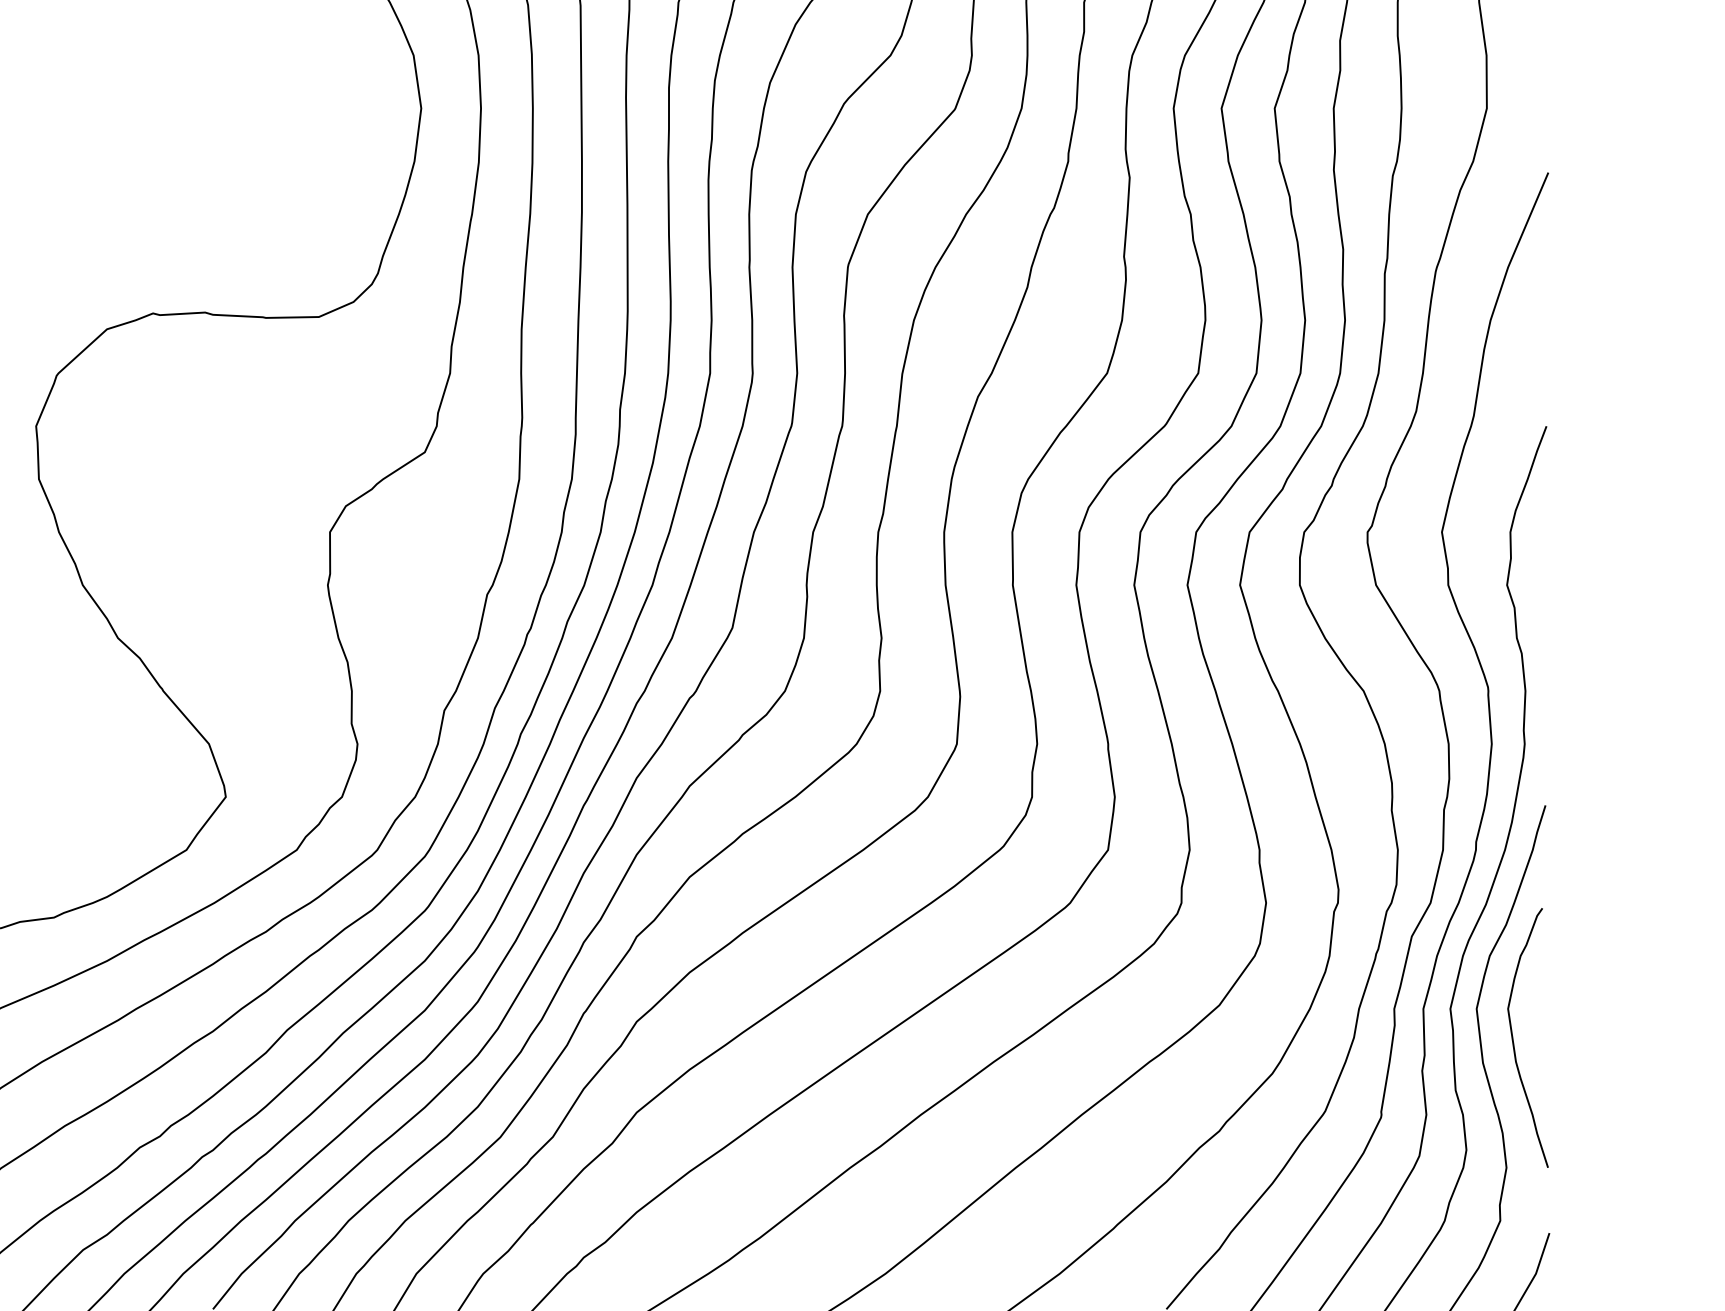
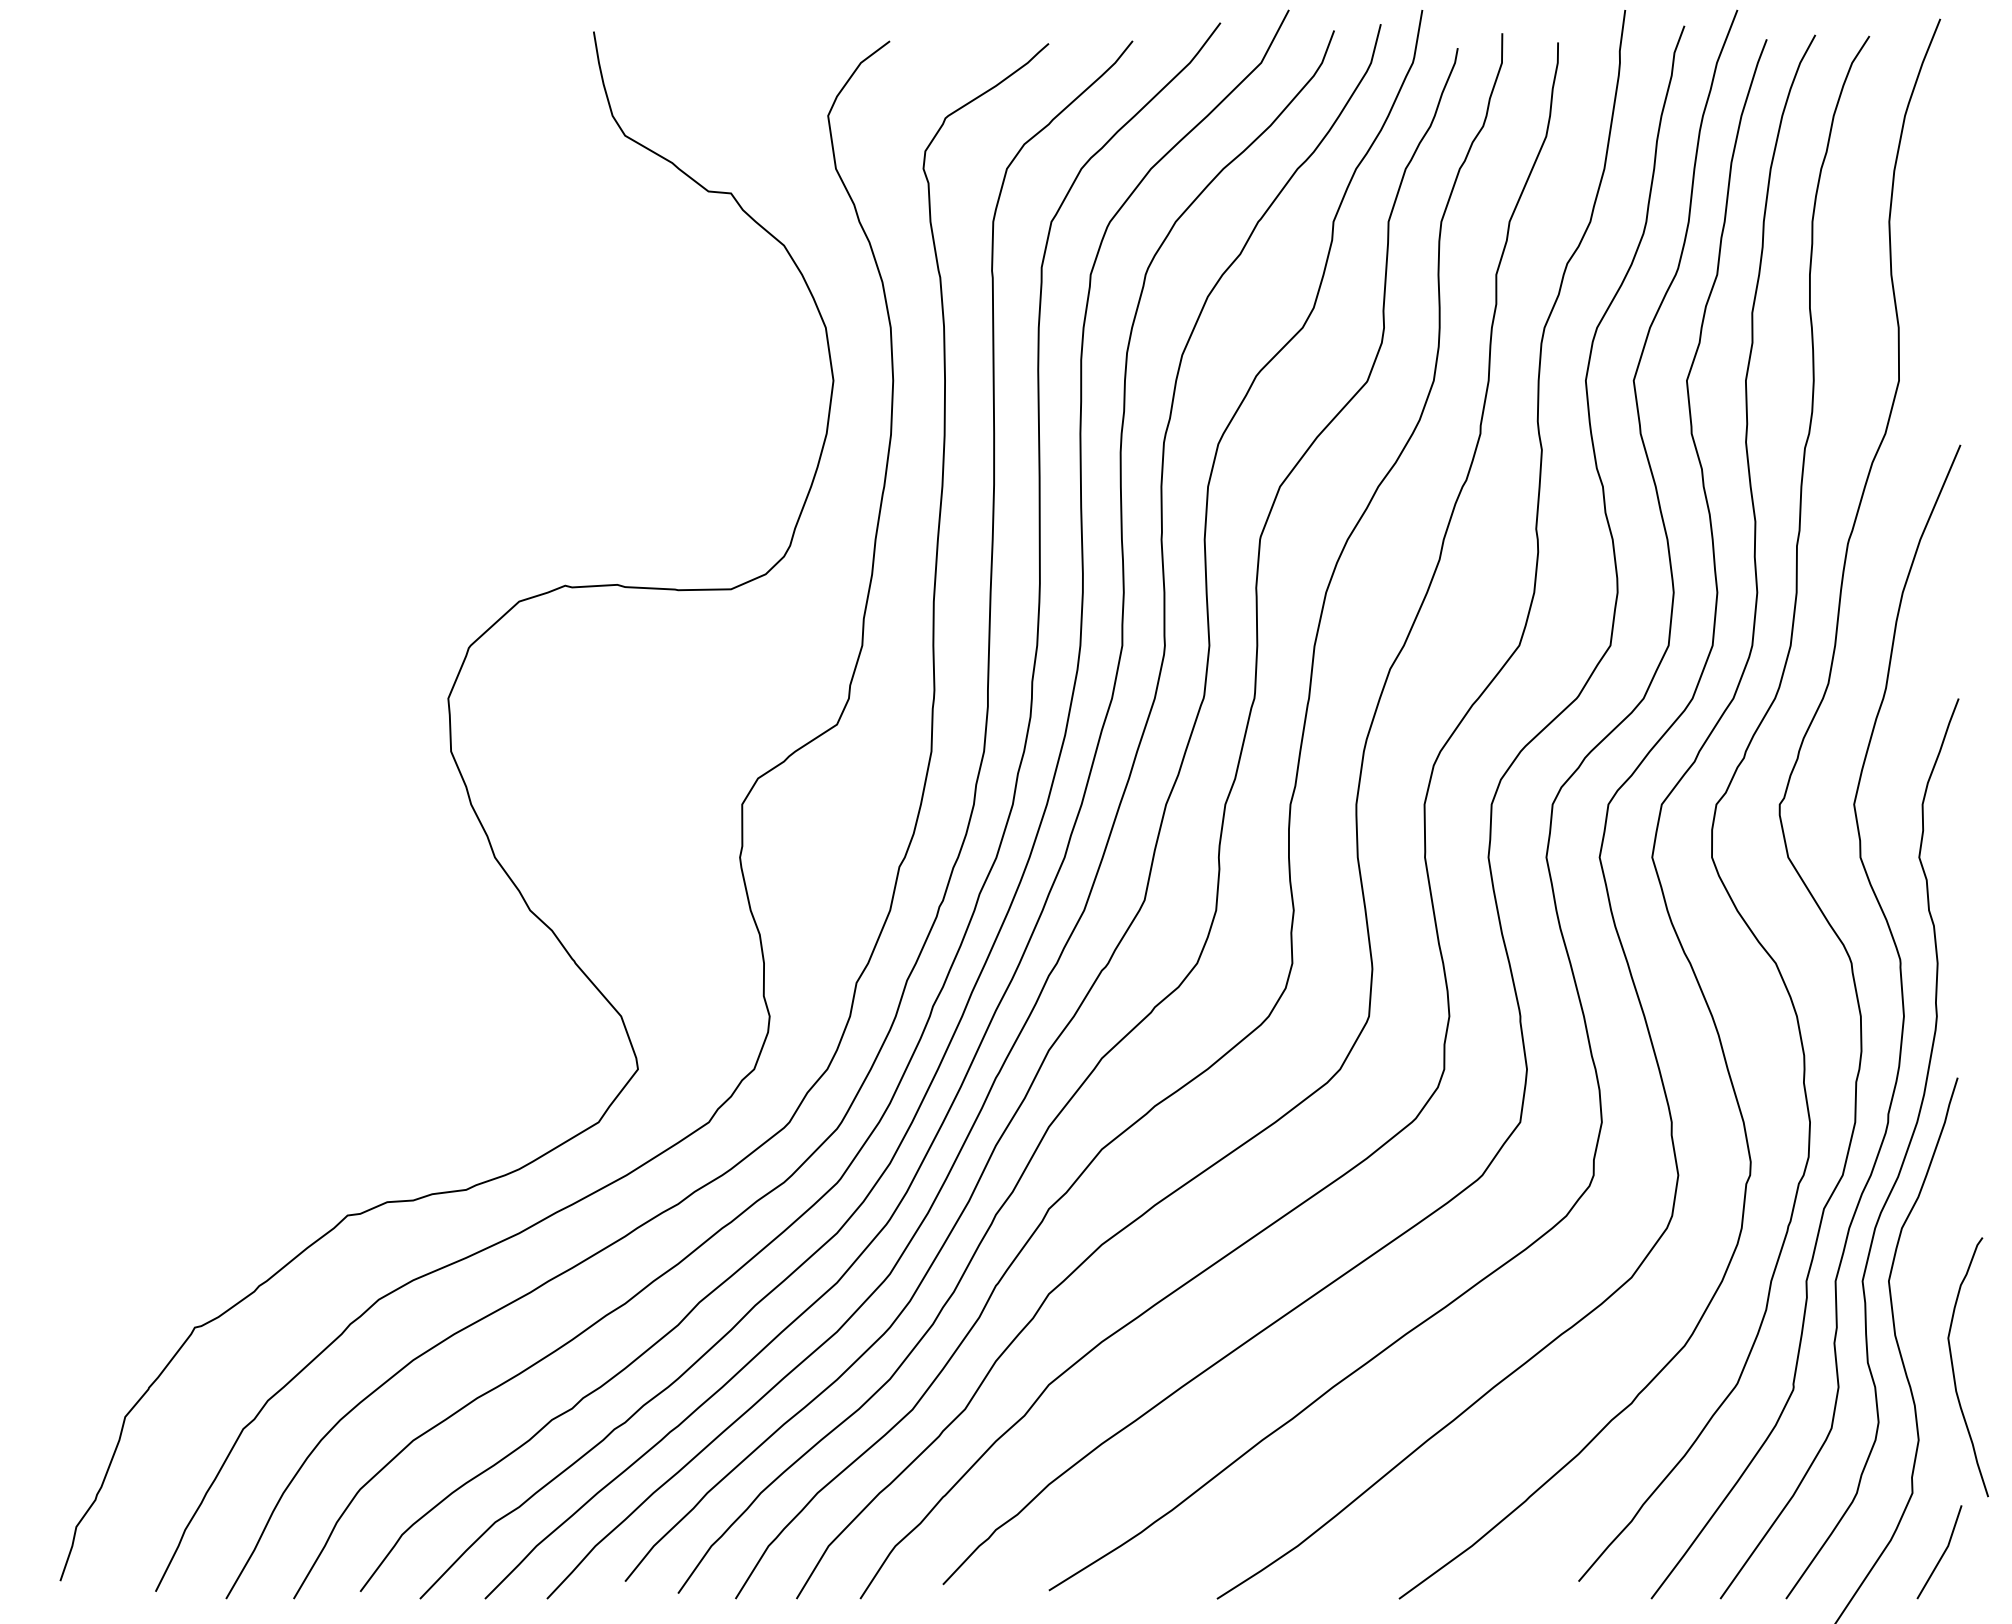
curve: (1514, 1042) -> (1954, 1371), moved

